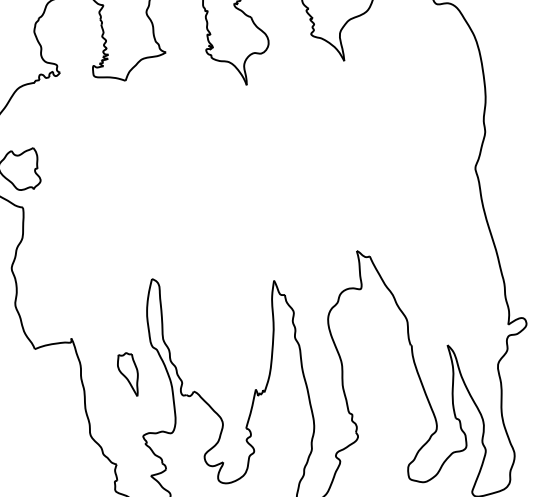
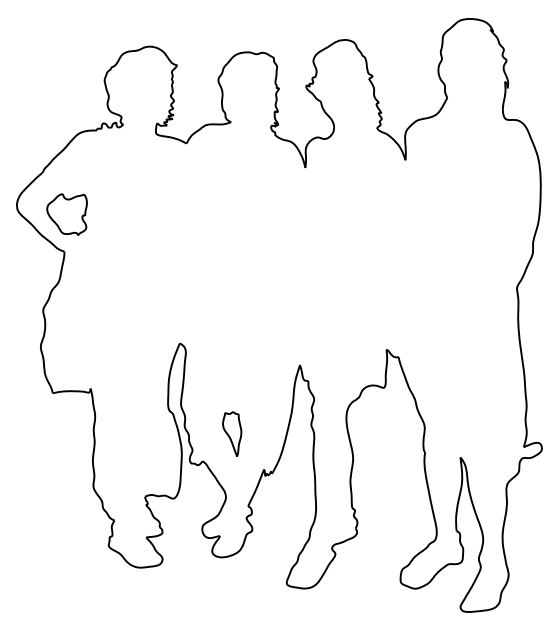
part: (129, 374) -> (232, 433), moved

